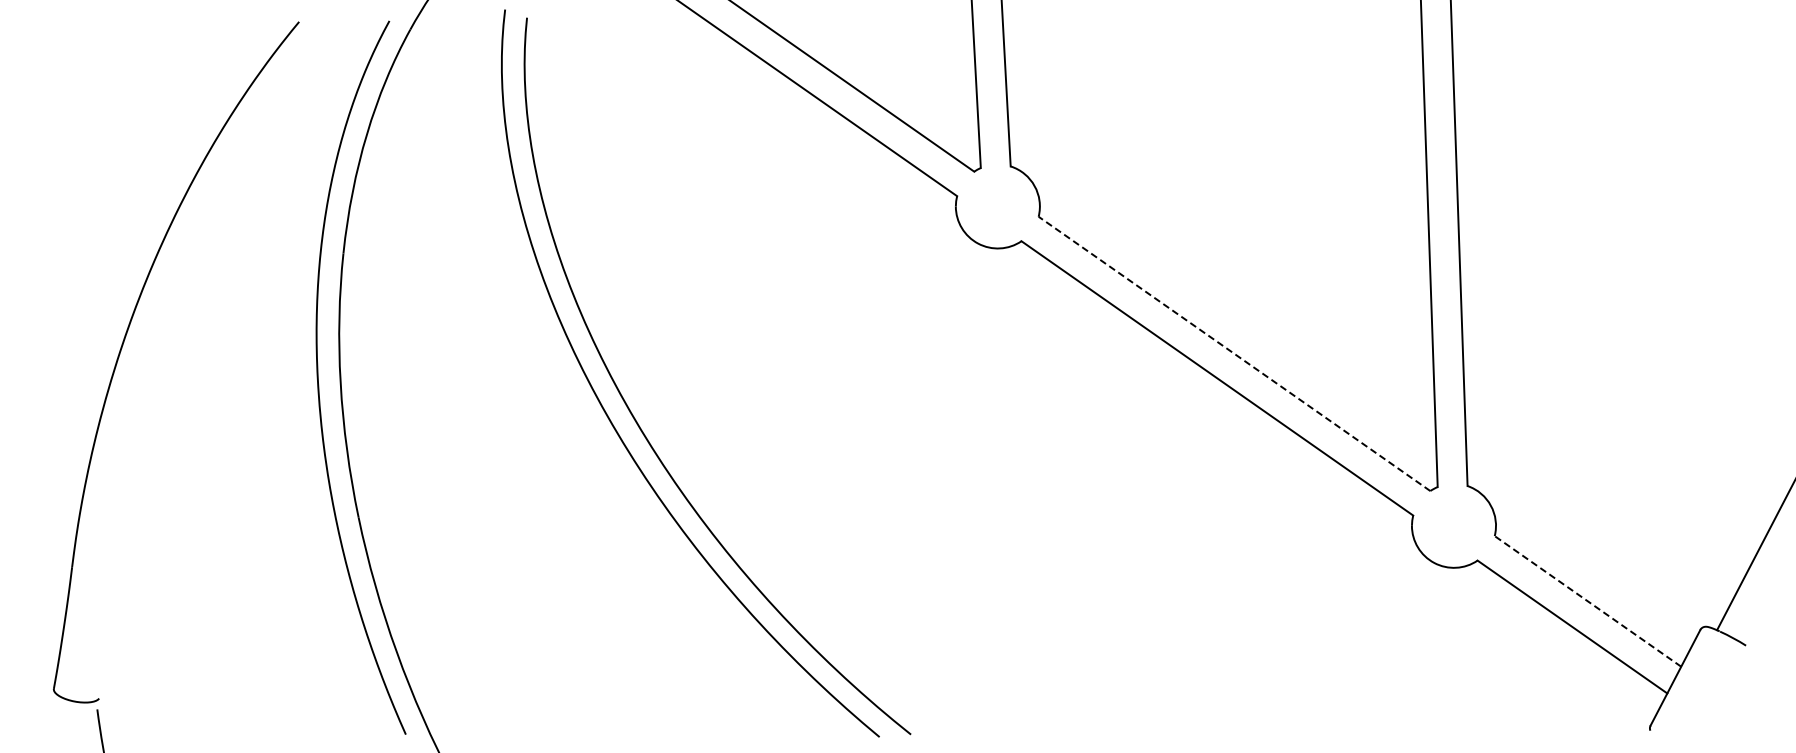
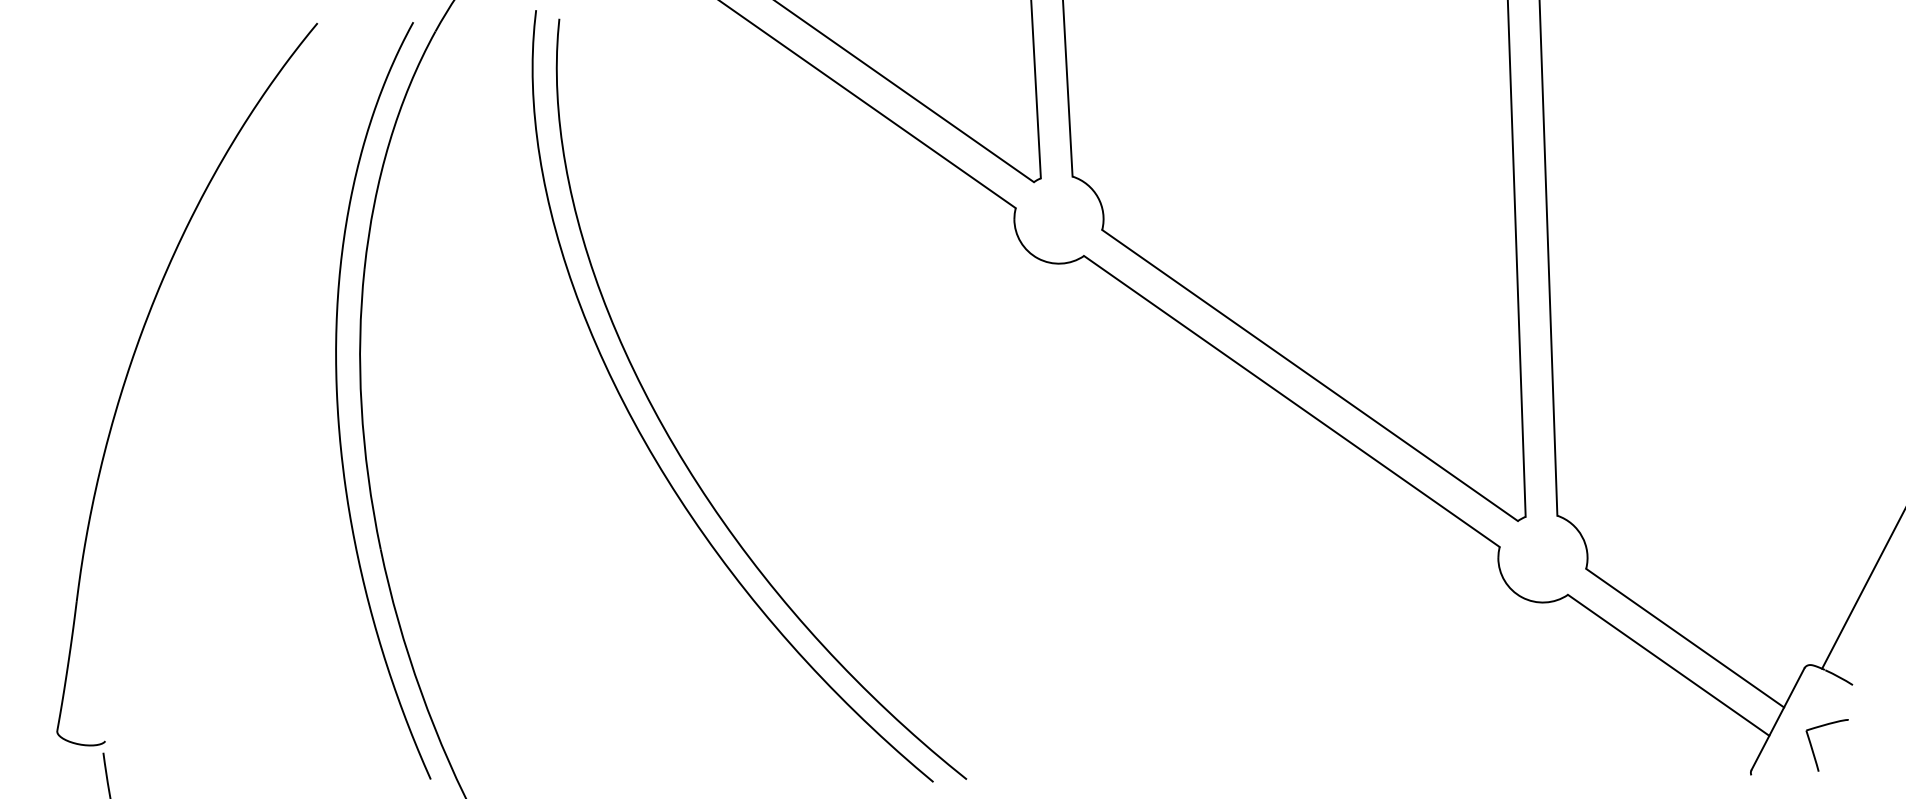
line: (1234, 353) -> (1310, 375), dashed -> solid
line: (1587, 601) -> (1684, 638), dashed -> solid
part: (1709, 707) -> (1814, 750), added

